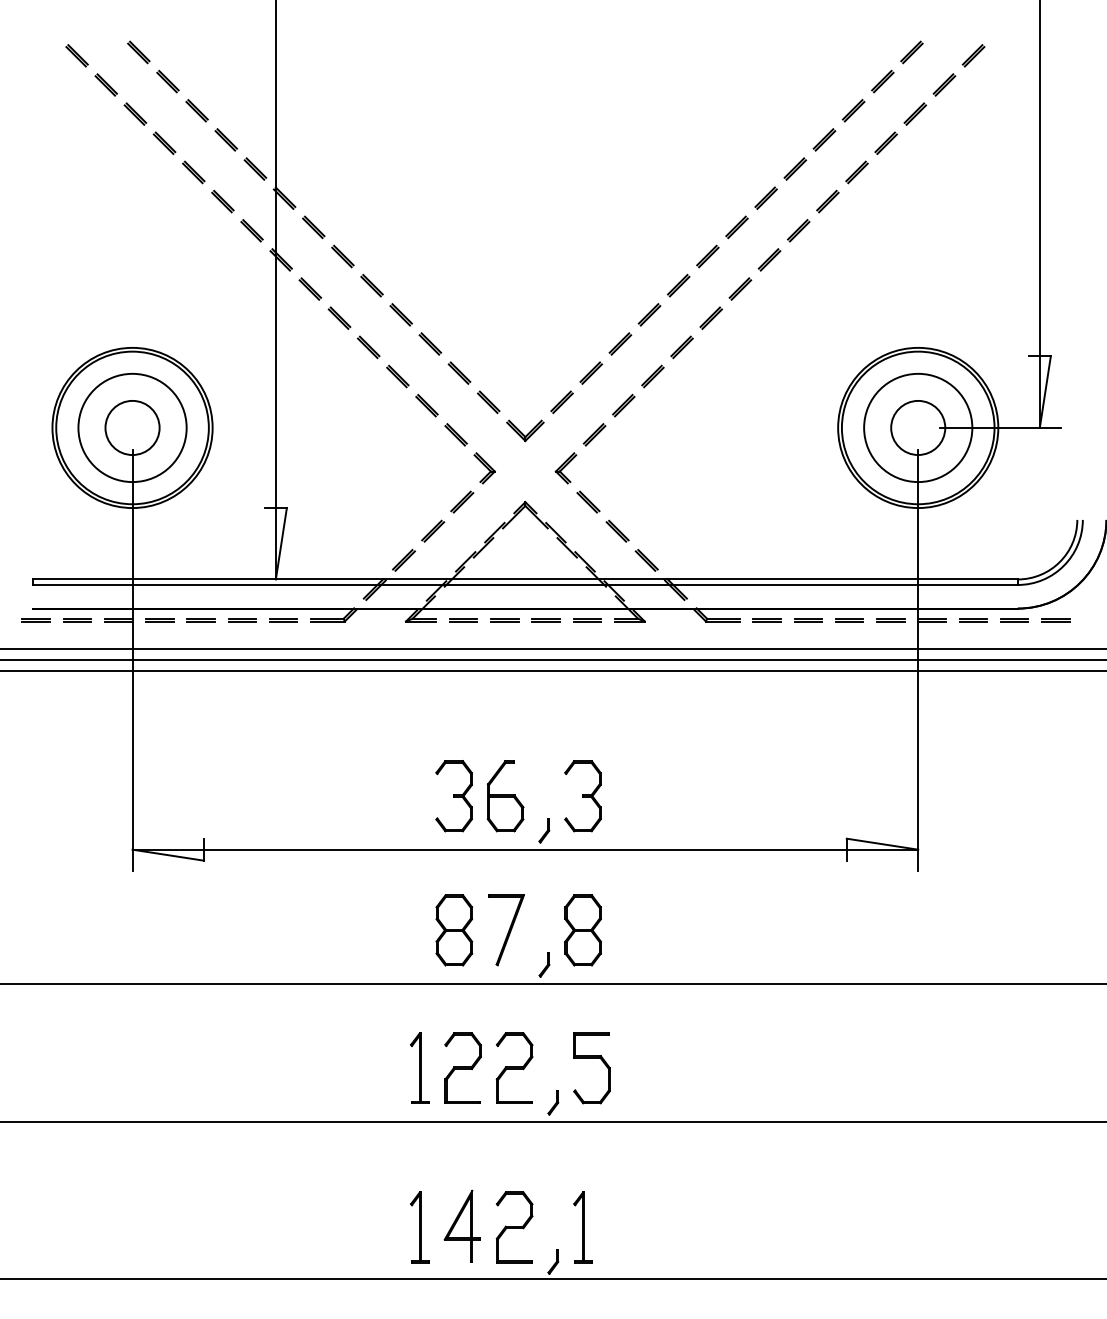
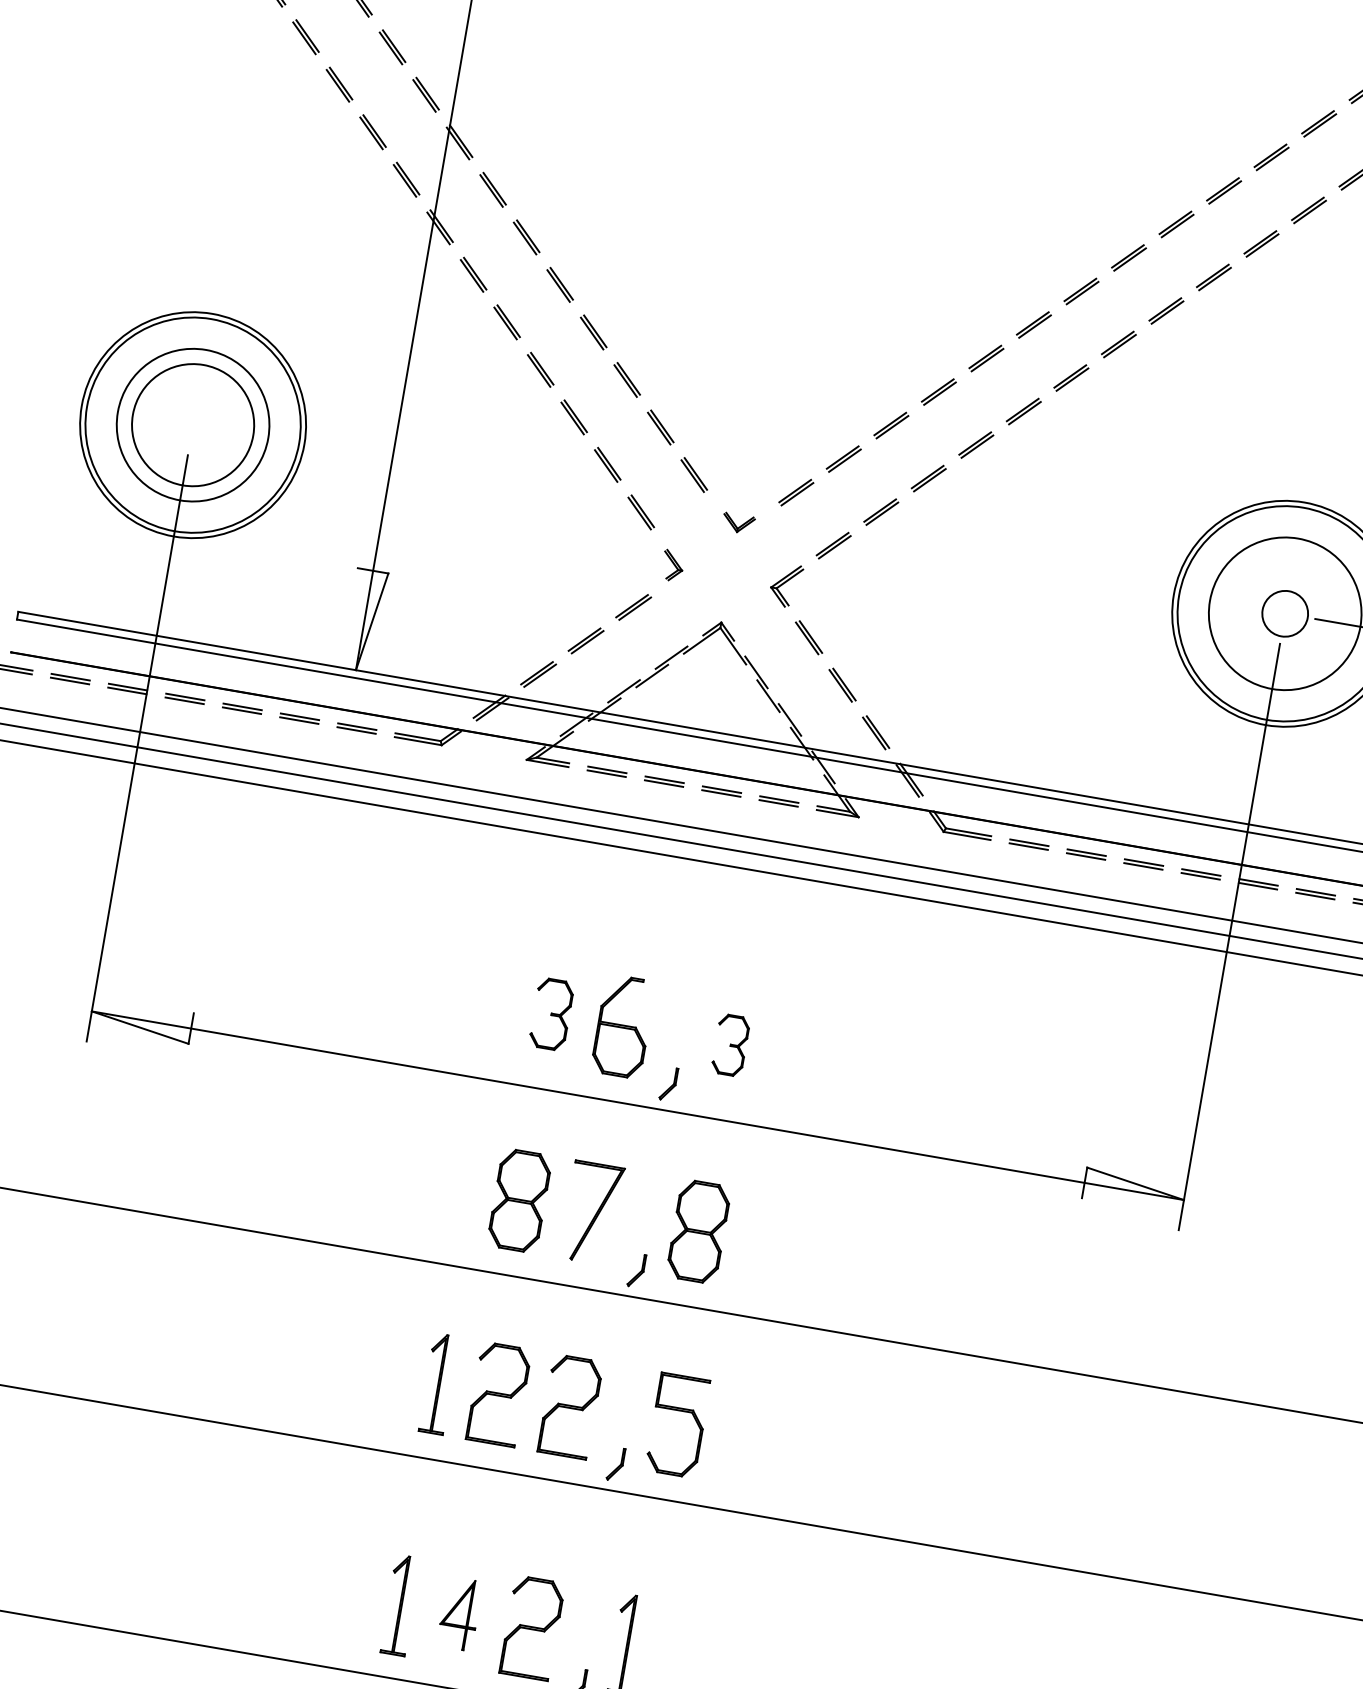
circle: (132, 427) -> (193, 424), size x1.6
circle: (918, 427) -> (1285, 613), size x0.6
part: (525, 430) -> (738, 523), size x0.6
part: (484, 468) -> (672, 566), size x0.7
part: (453, 796) -> (550, 1014), size x0.7
part: (582, 796) -> (730, 1045), size x0.6
part: (461, 1225) -> (458, 1612), size x0.7

